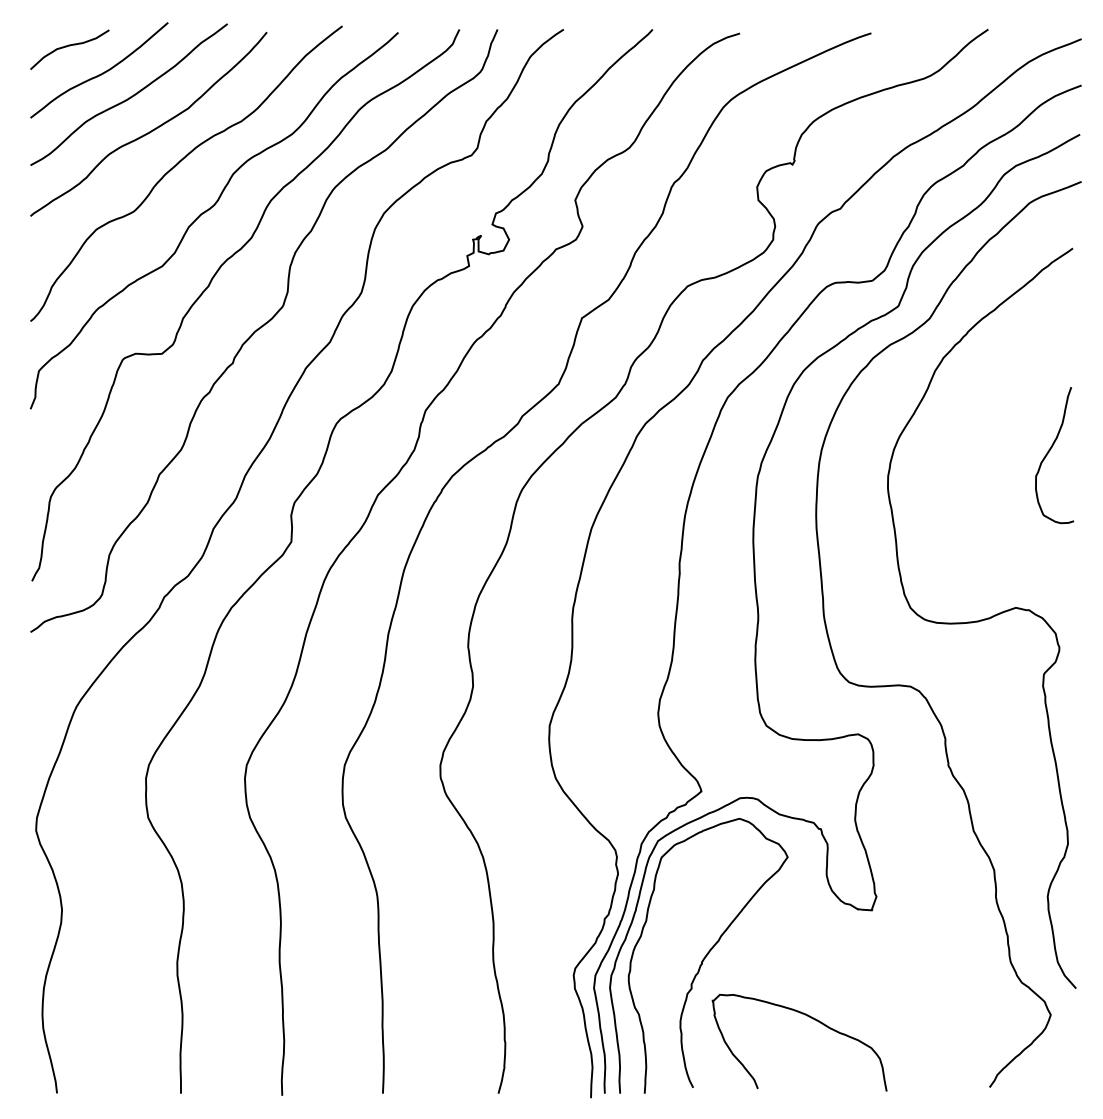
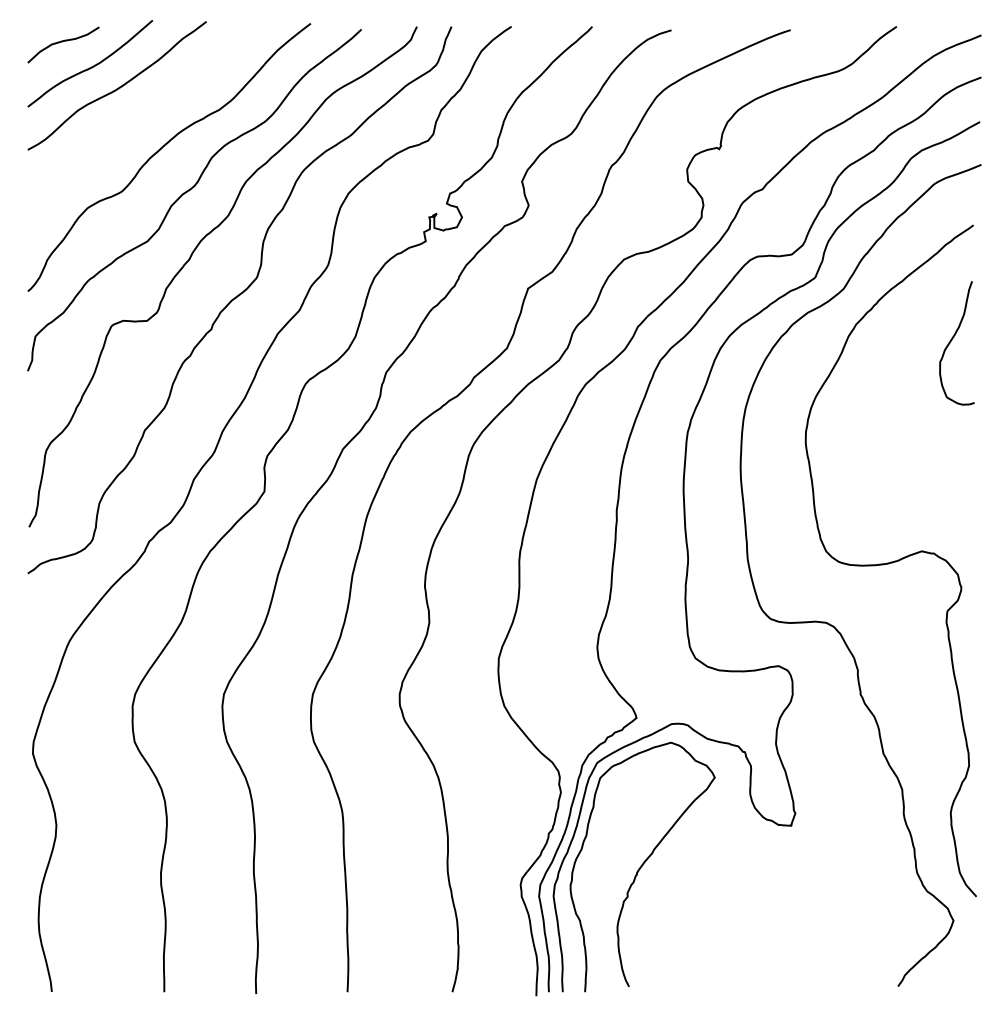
curve: (152, 129) -> (138, 117), removed
curve: (1049, 452) -> (952, 340), moved
curve: (812, 1019) -> (737, 924), removed

